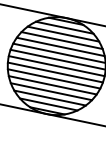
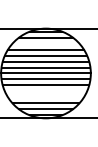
line: (62, 33) -> (45, 43), removed
line: (52, 85) -> (45, 91), removed
line: (50, 91) -> (45, 97), removed

